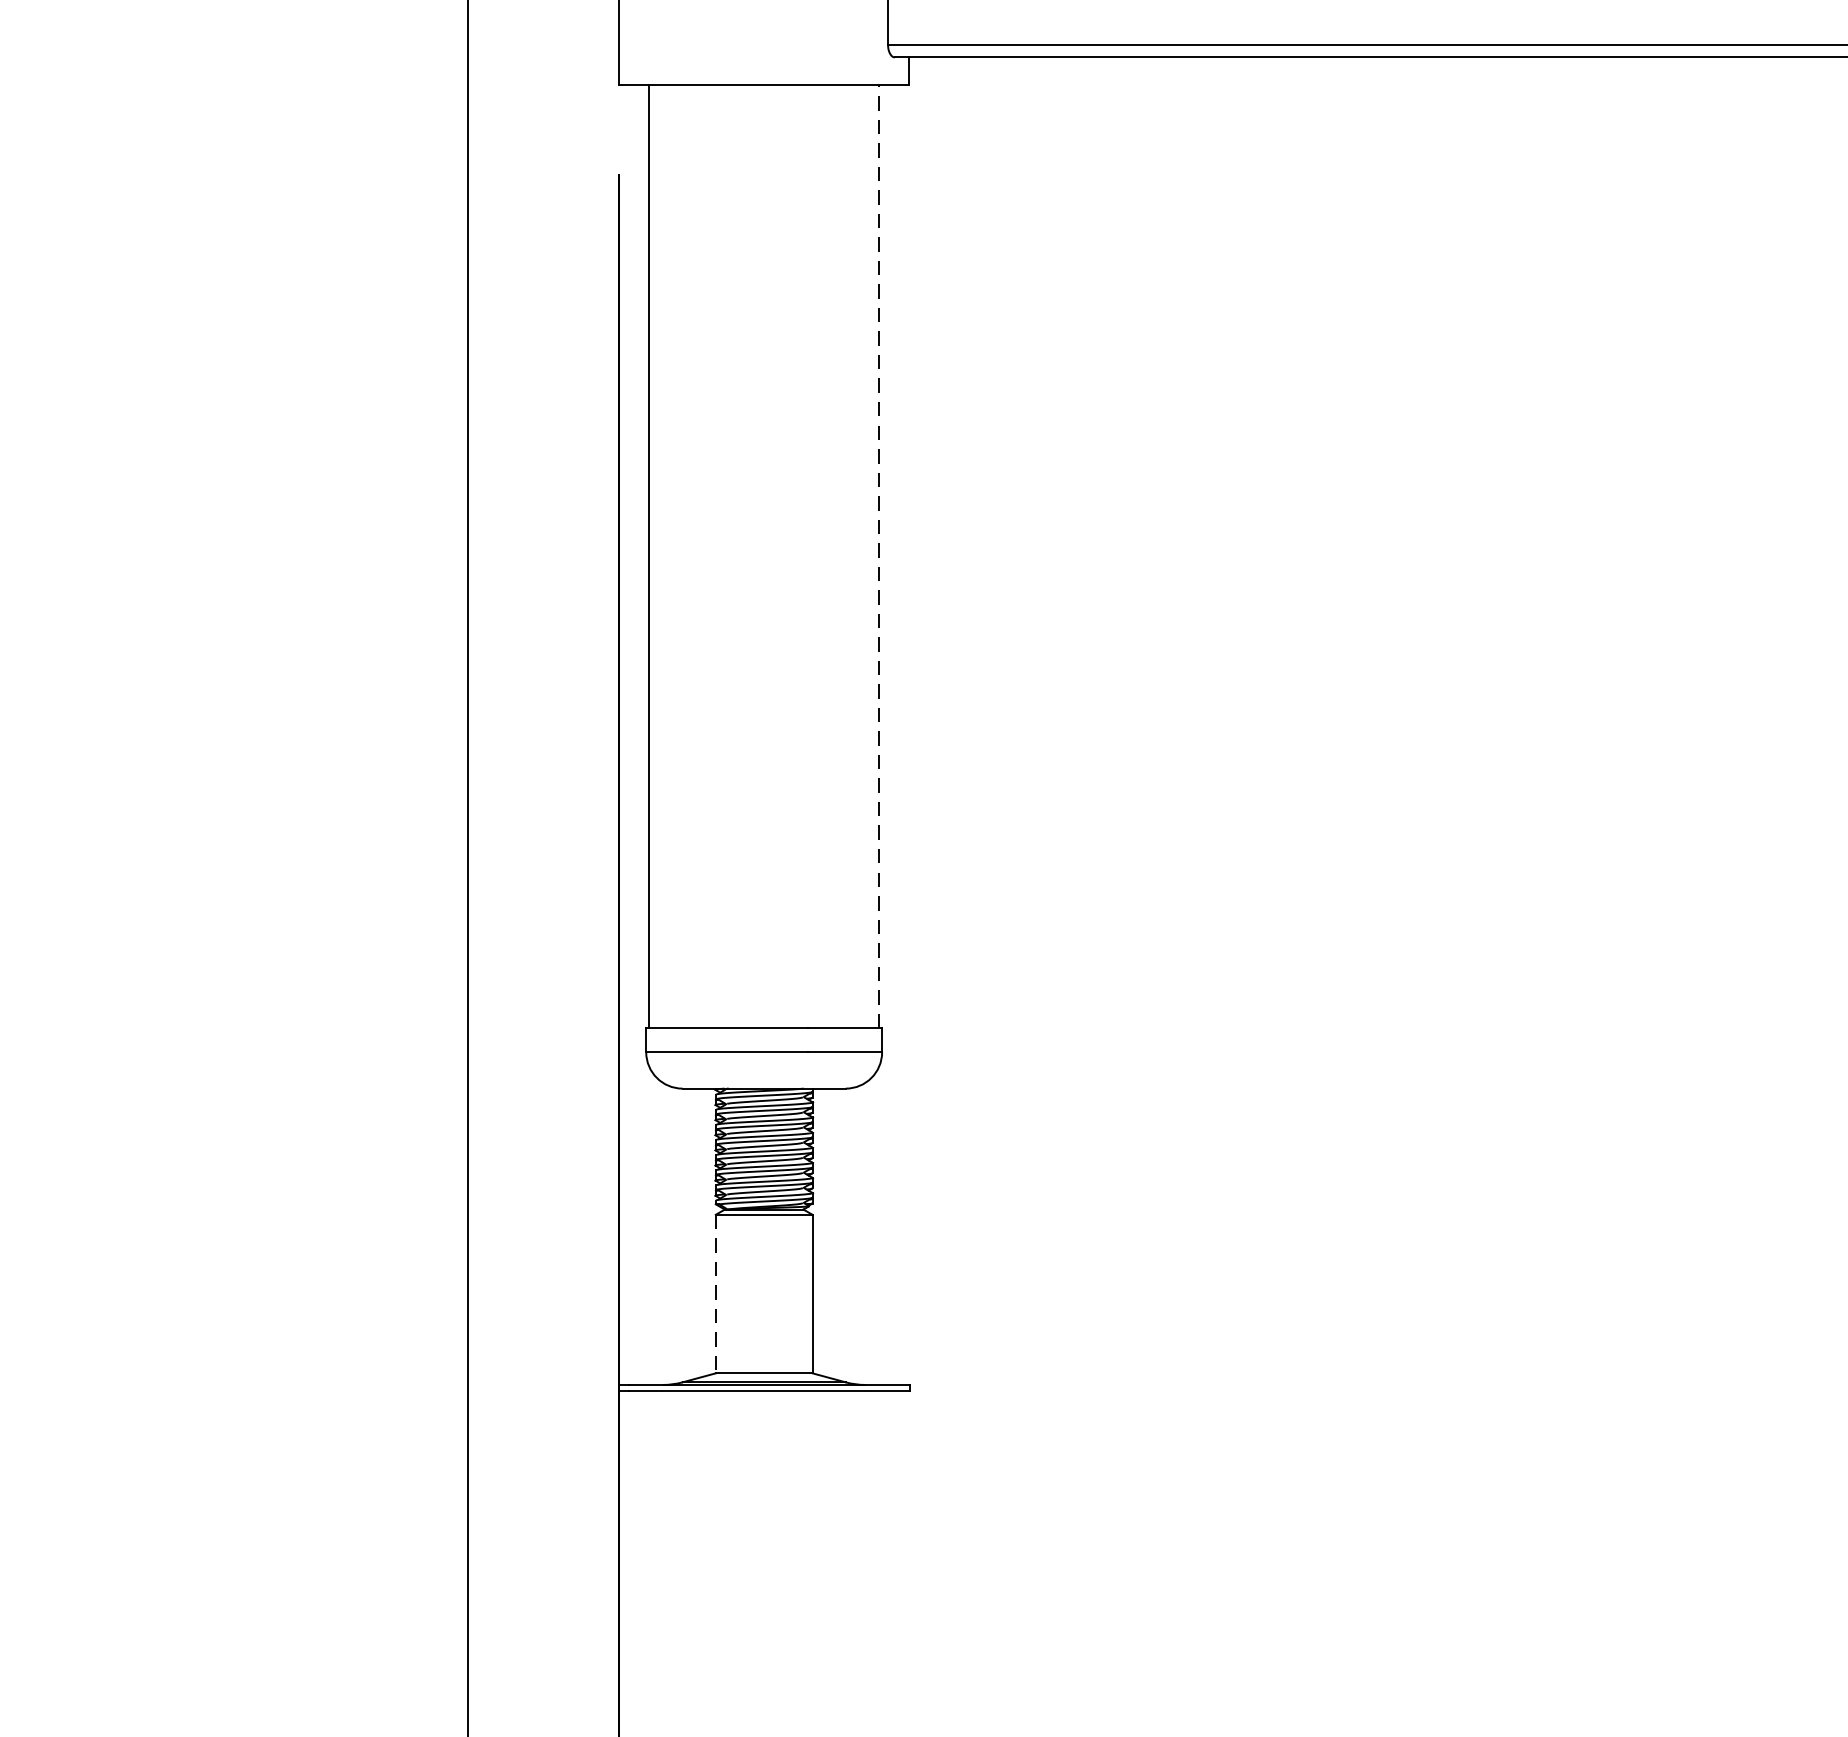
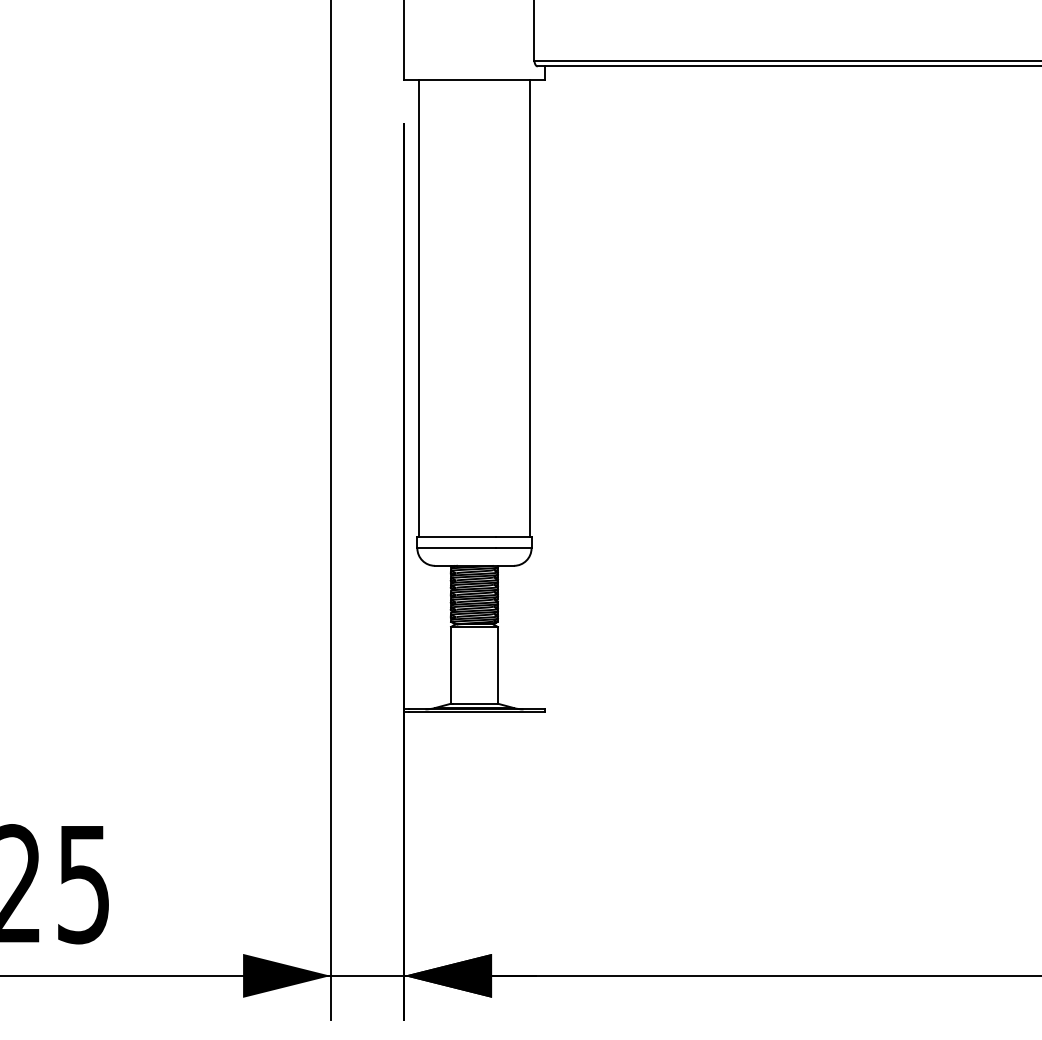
line: (879, 555) -> (530, 307), dashed -> solid
line: (716, 1294) -> (451, 665), dashed -> solid

